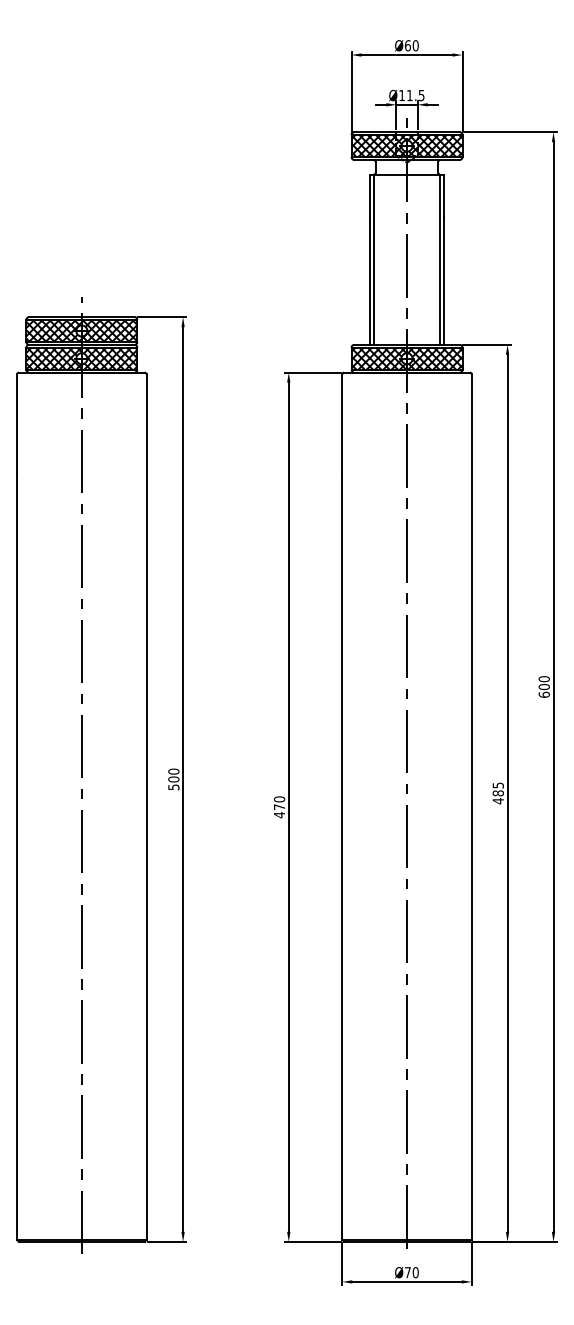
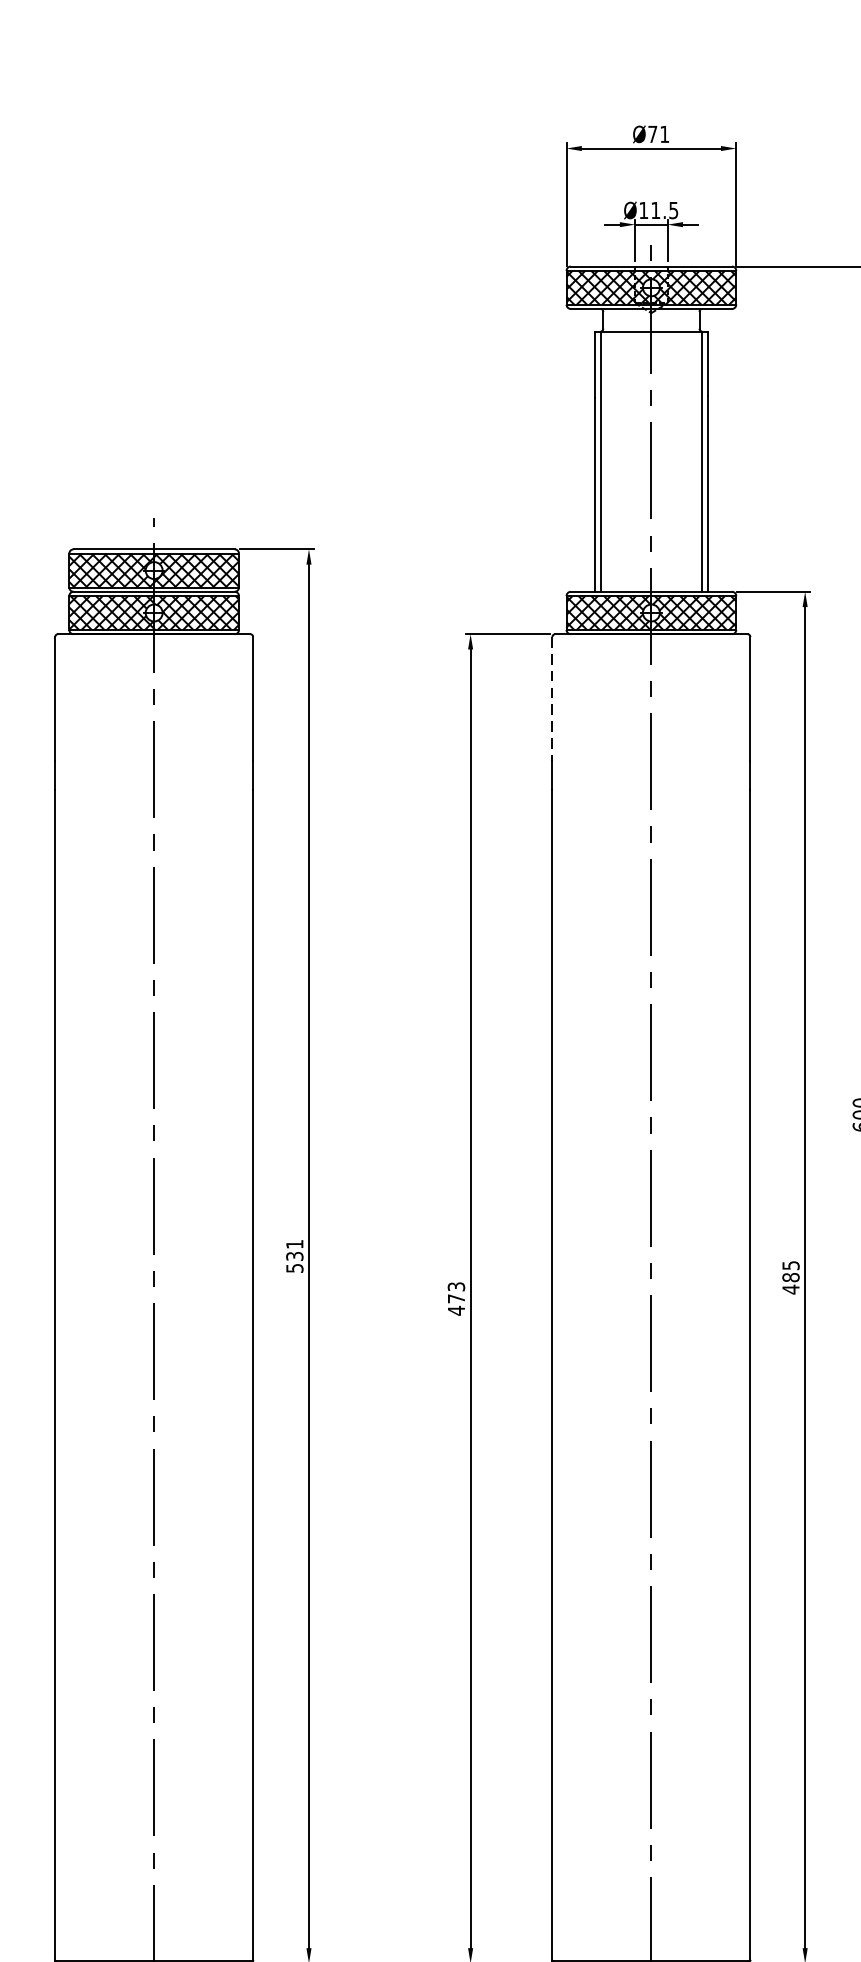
text: (411, 45) -> (658, 133), Ø60 -> Ø71
line: (342, 415) -> (552, 699), solid -> dashed
text: (173, 775) -> (294, 1250), 500 -> 531
text: (279, 799) -> (456, 1286), 470 -> 473

